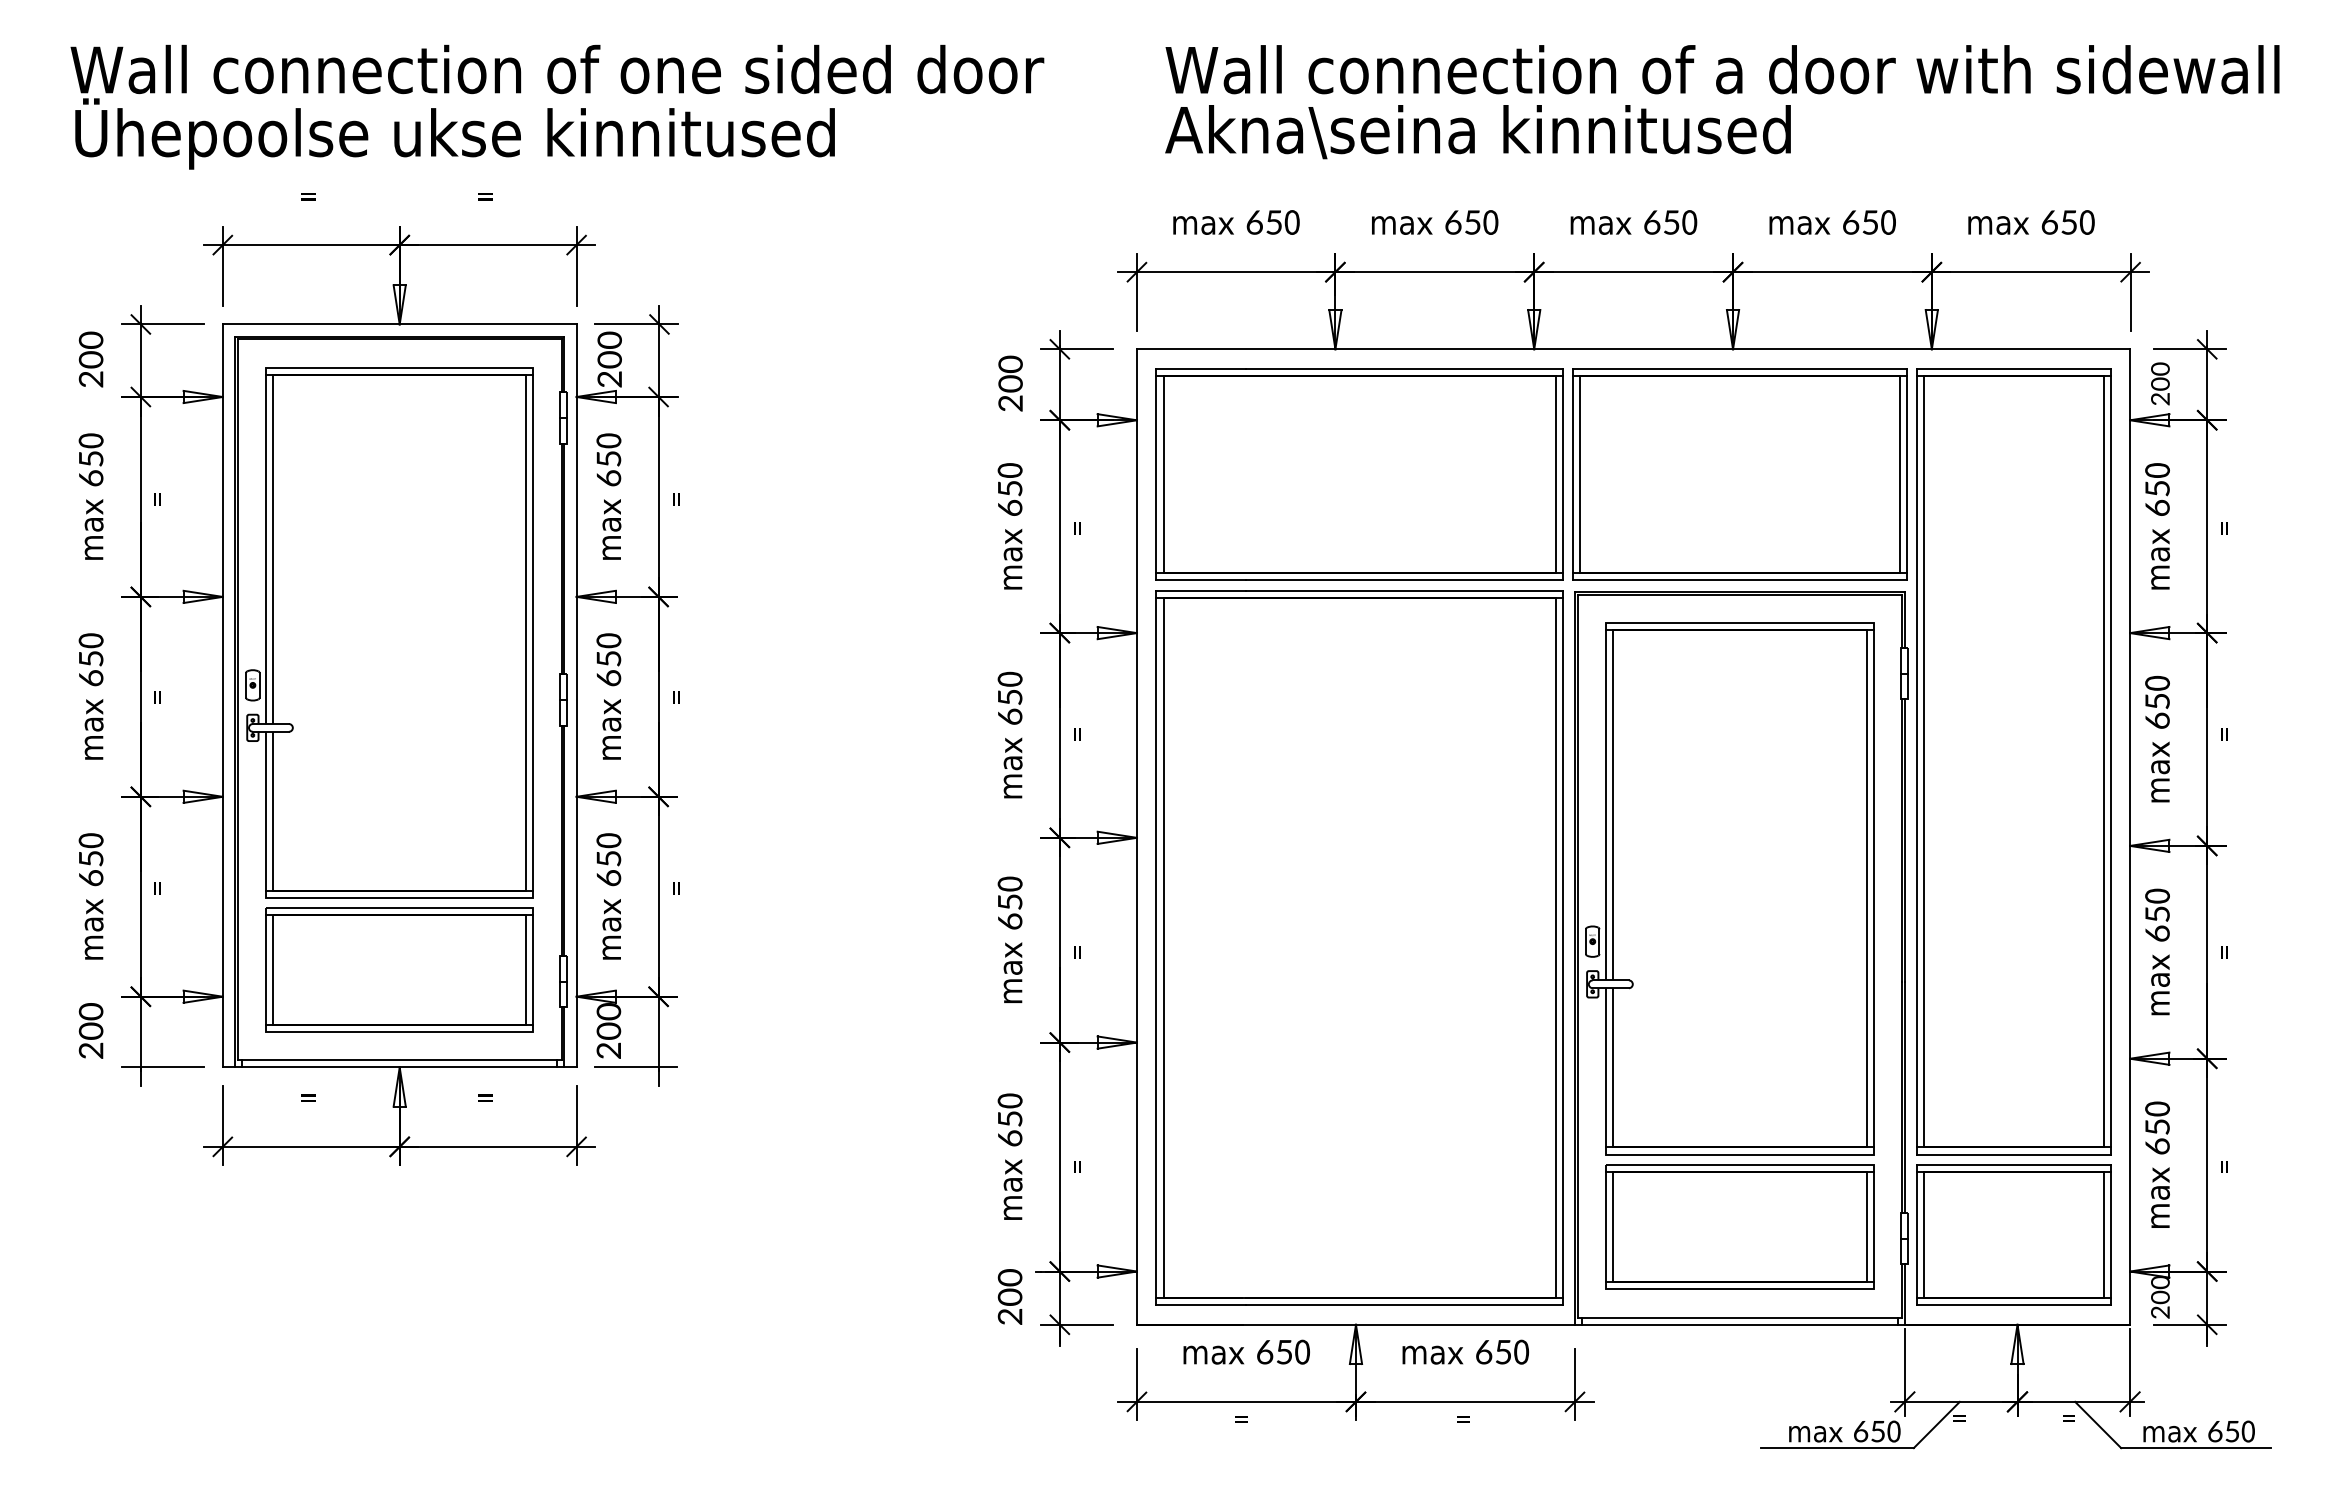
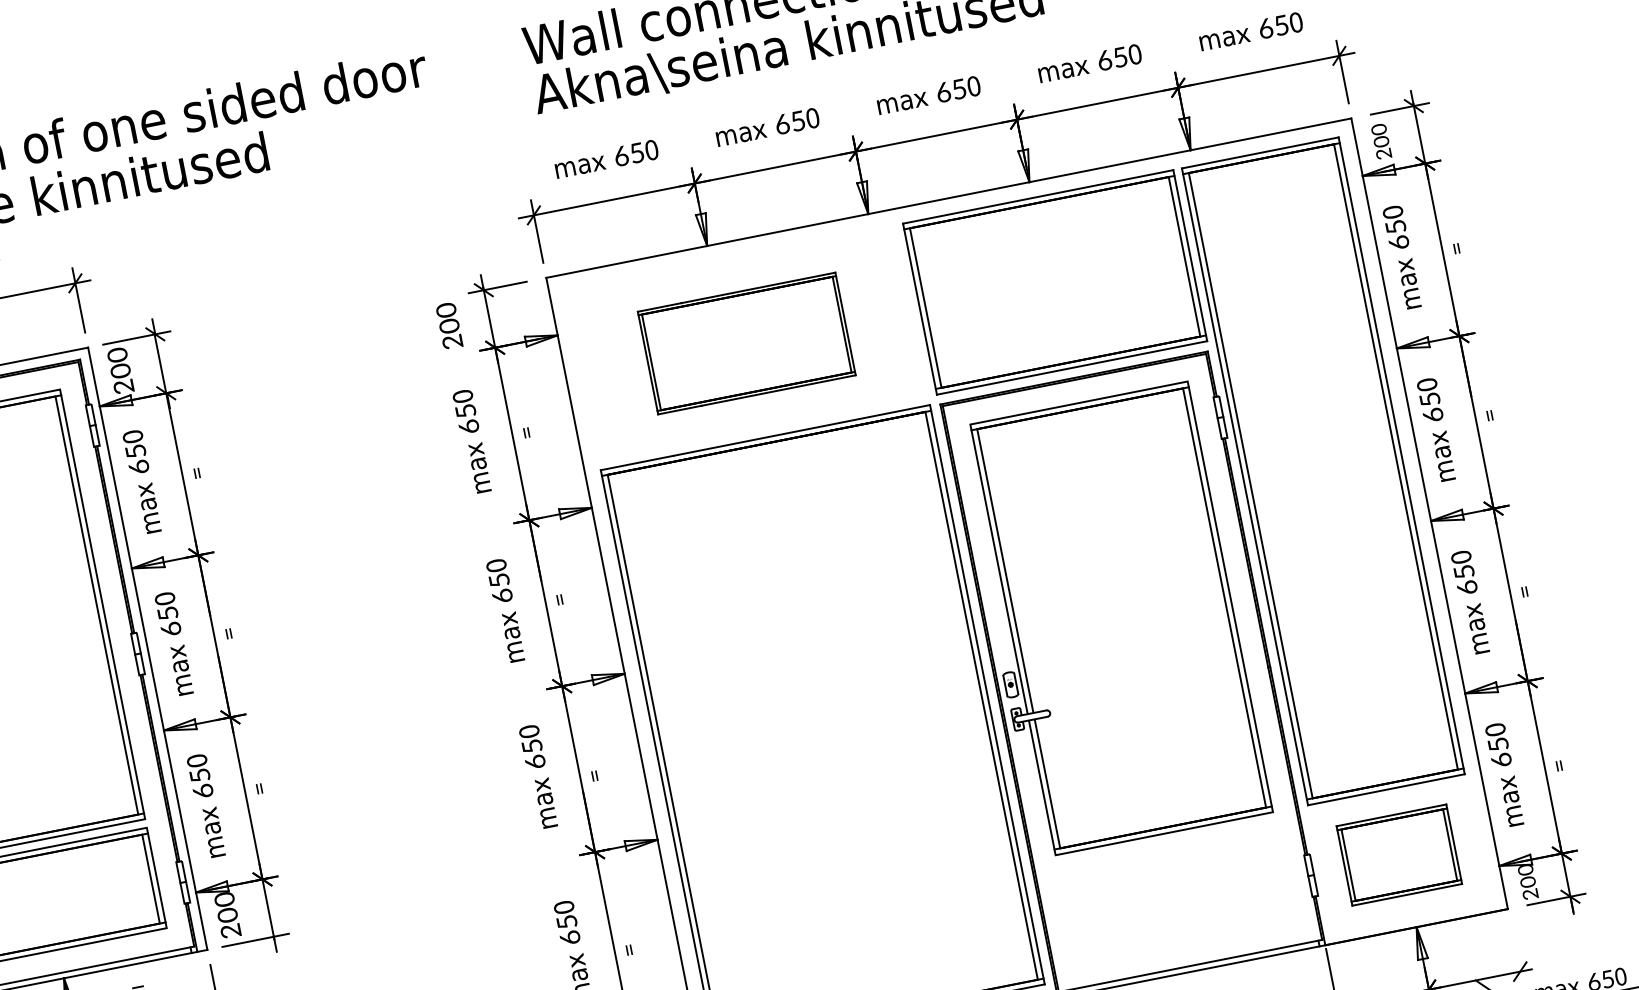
part: (1359, 474) -> (746, 343), size x0.6
part: (1739, 1226) -> (1175, 892), removed
part: (2013, 1234) -> (1398, 854), size x0.7
line: (2130, 1372) -> (1515, 947), removed

